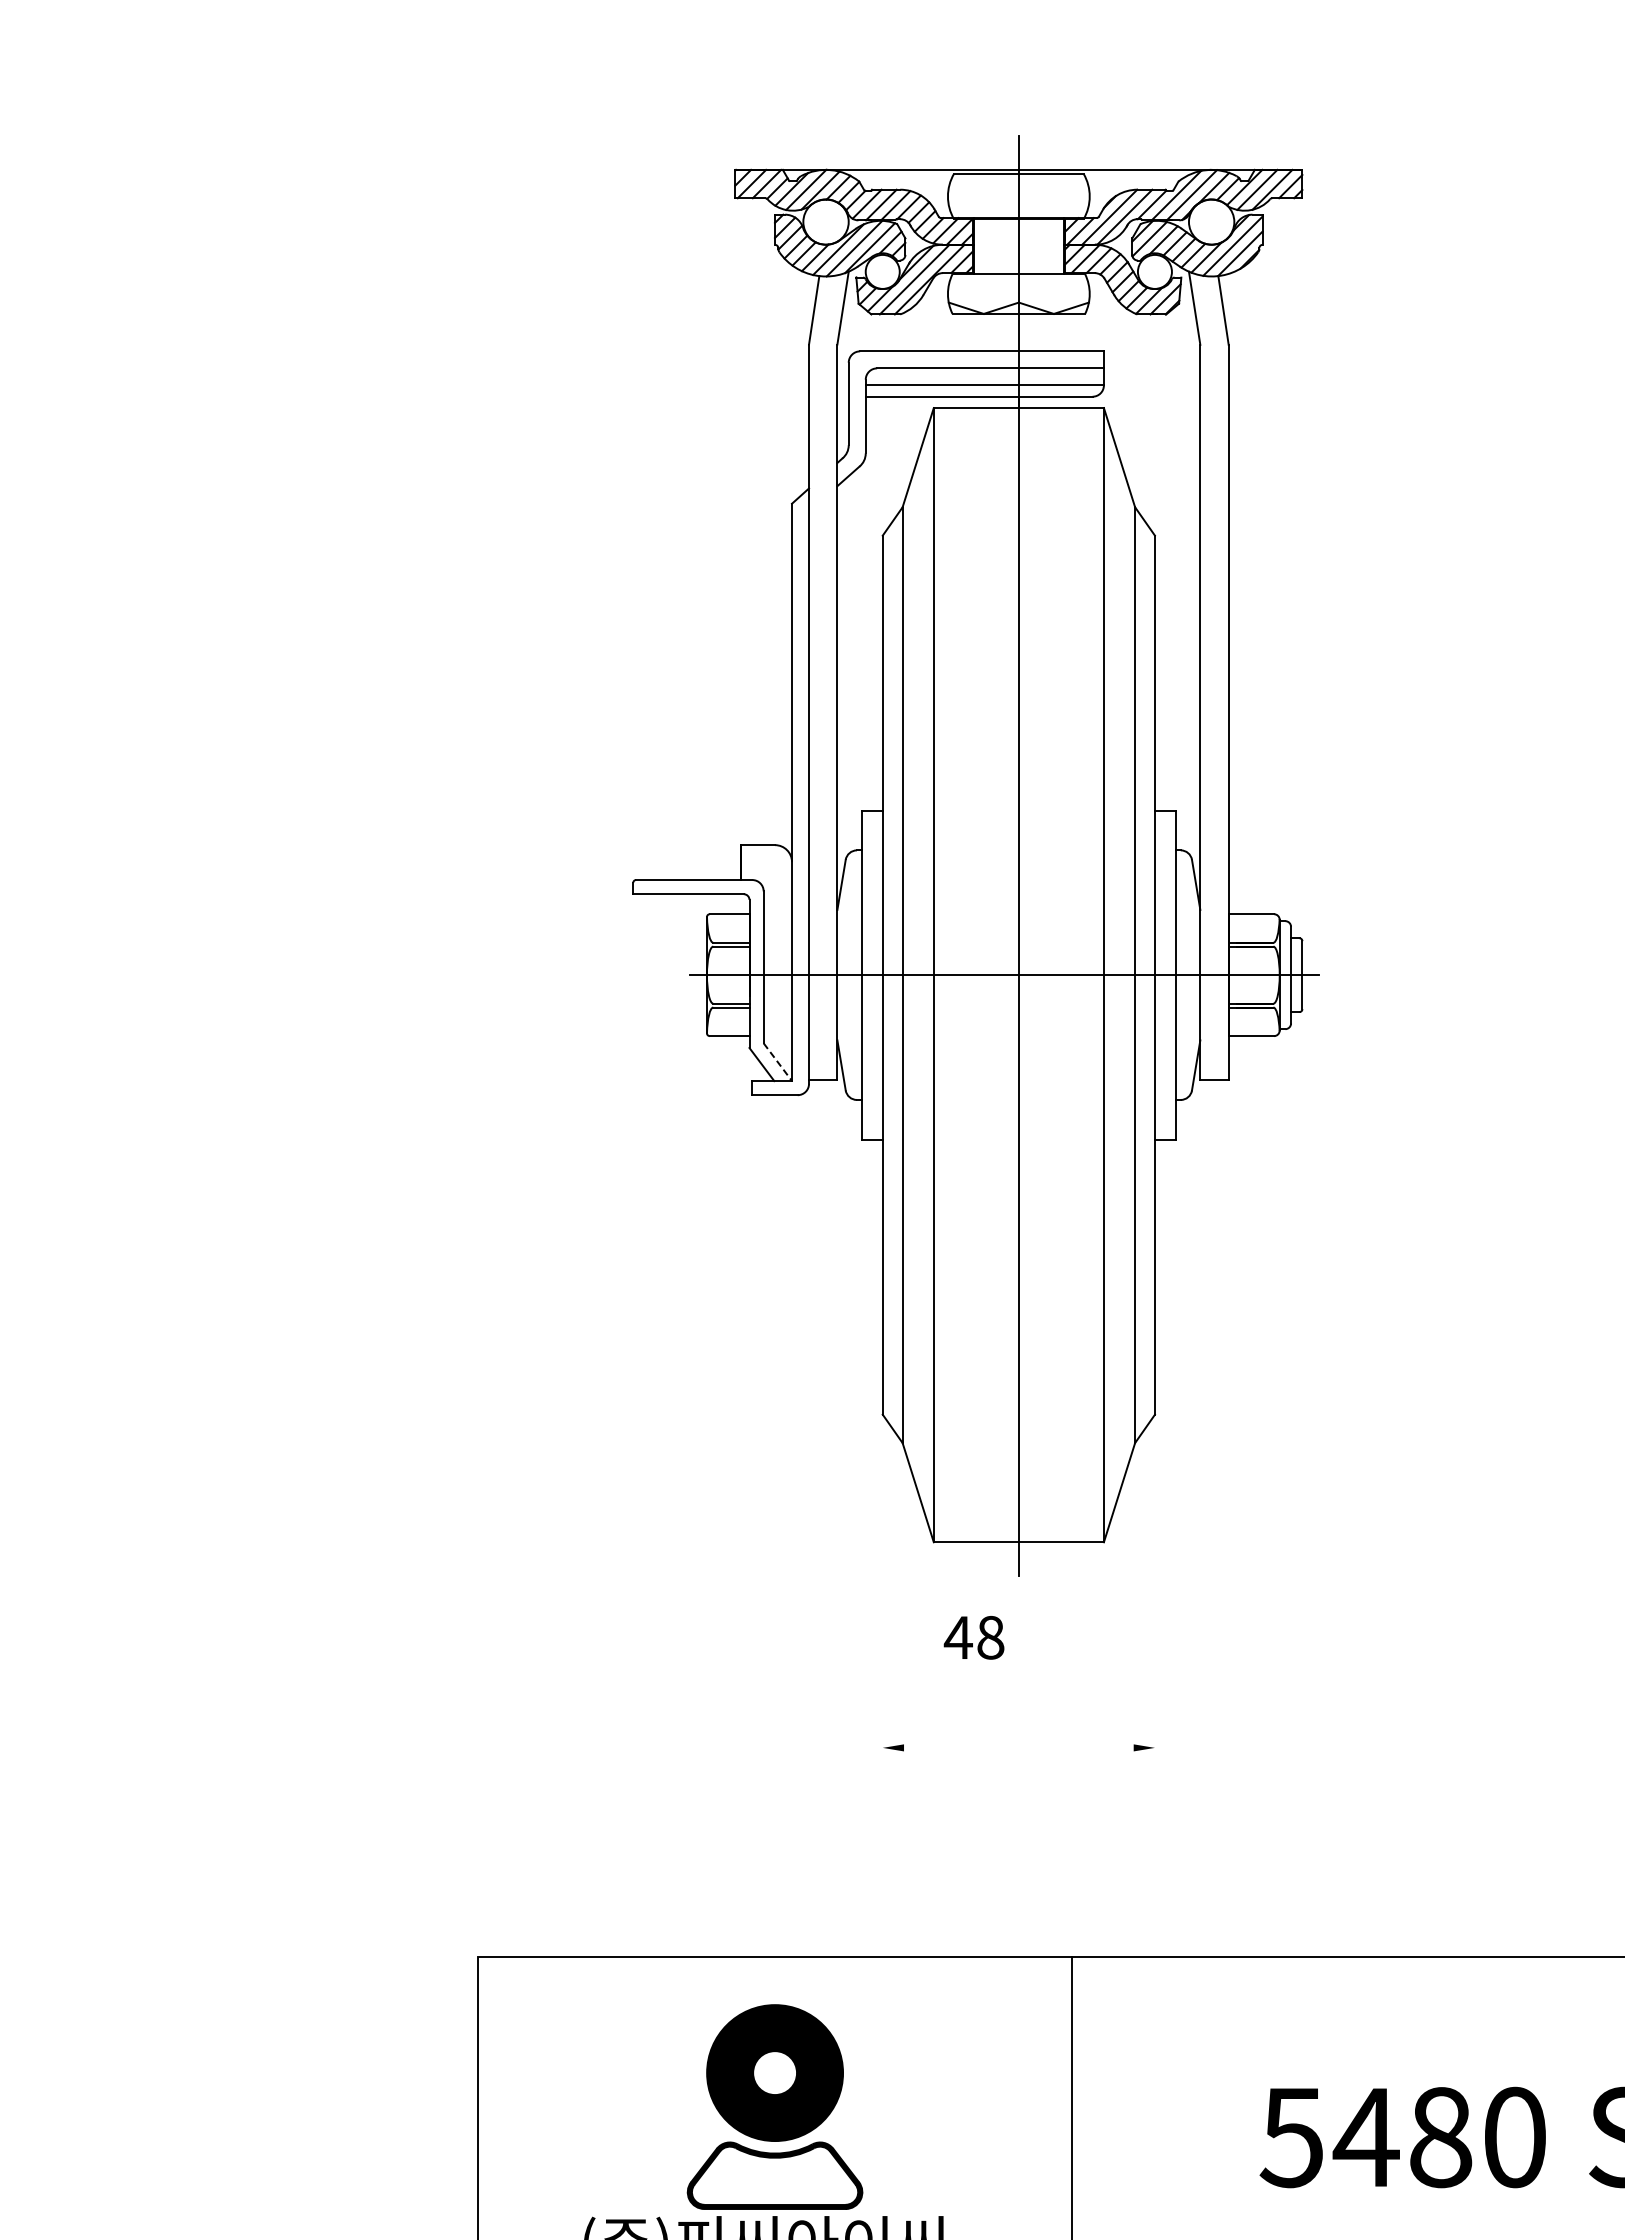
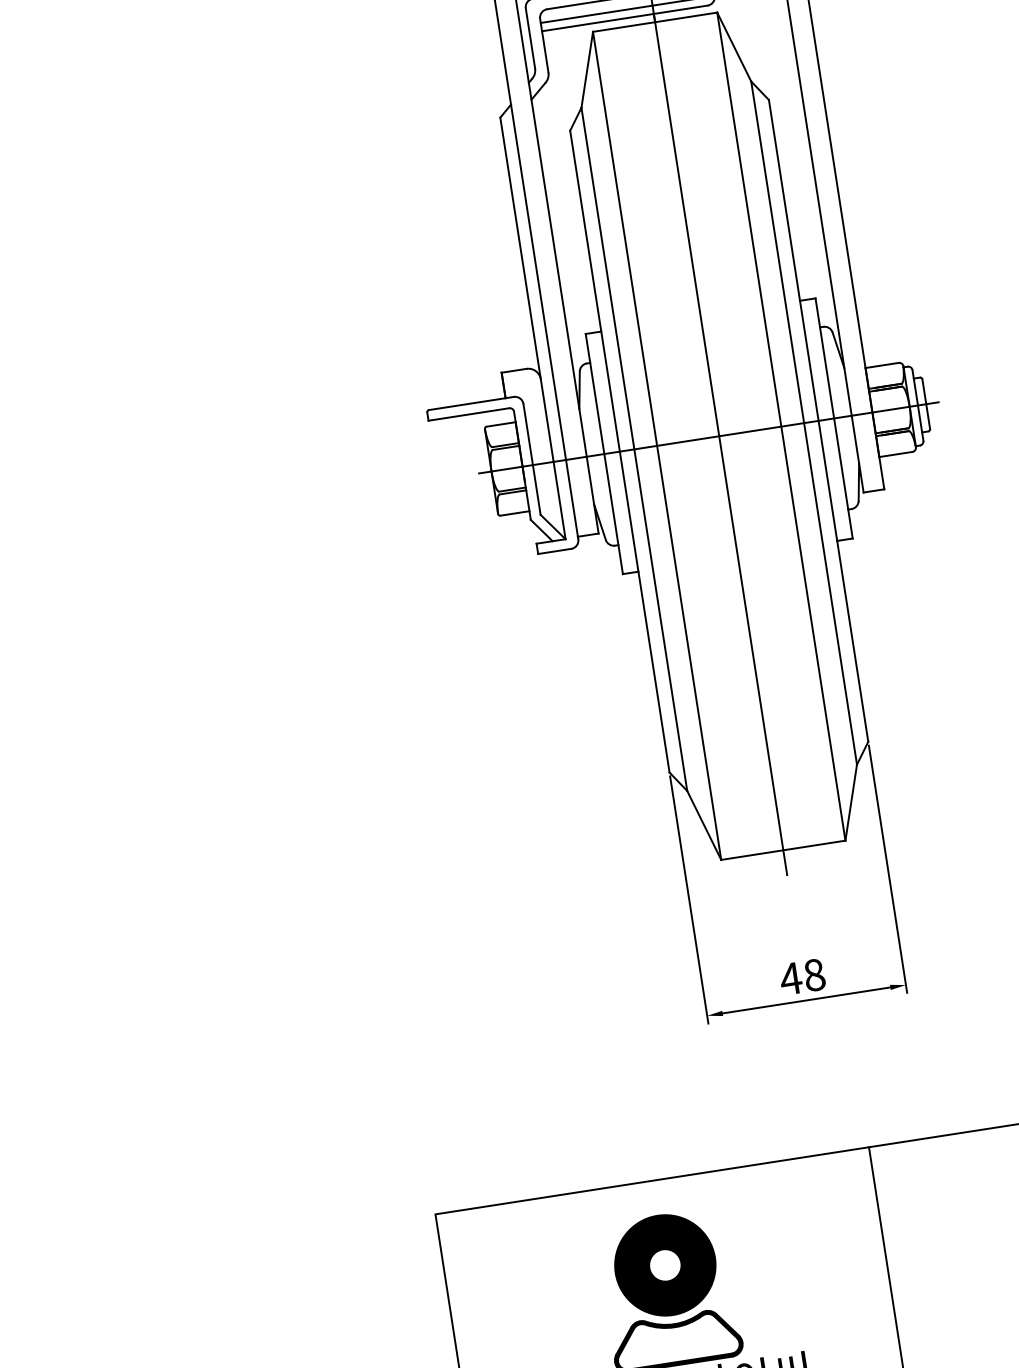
line: (777, 1062) -> (552, 527), dashed -> solid
line: (882, 1588) -> (688, 899), added
line: (1154, 1588) -> (887, 868), added
text: (973, 1637) -> (801, 976), moved
line: (1018, 1747) -> (806, 1000), added

